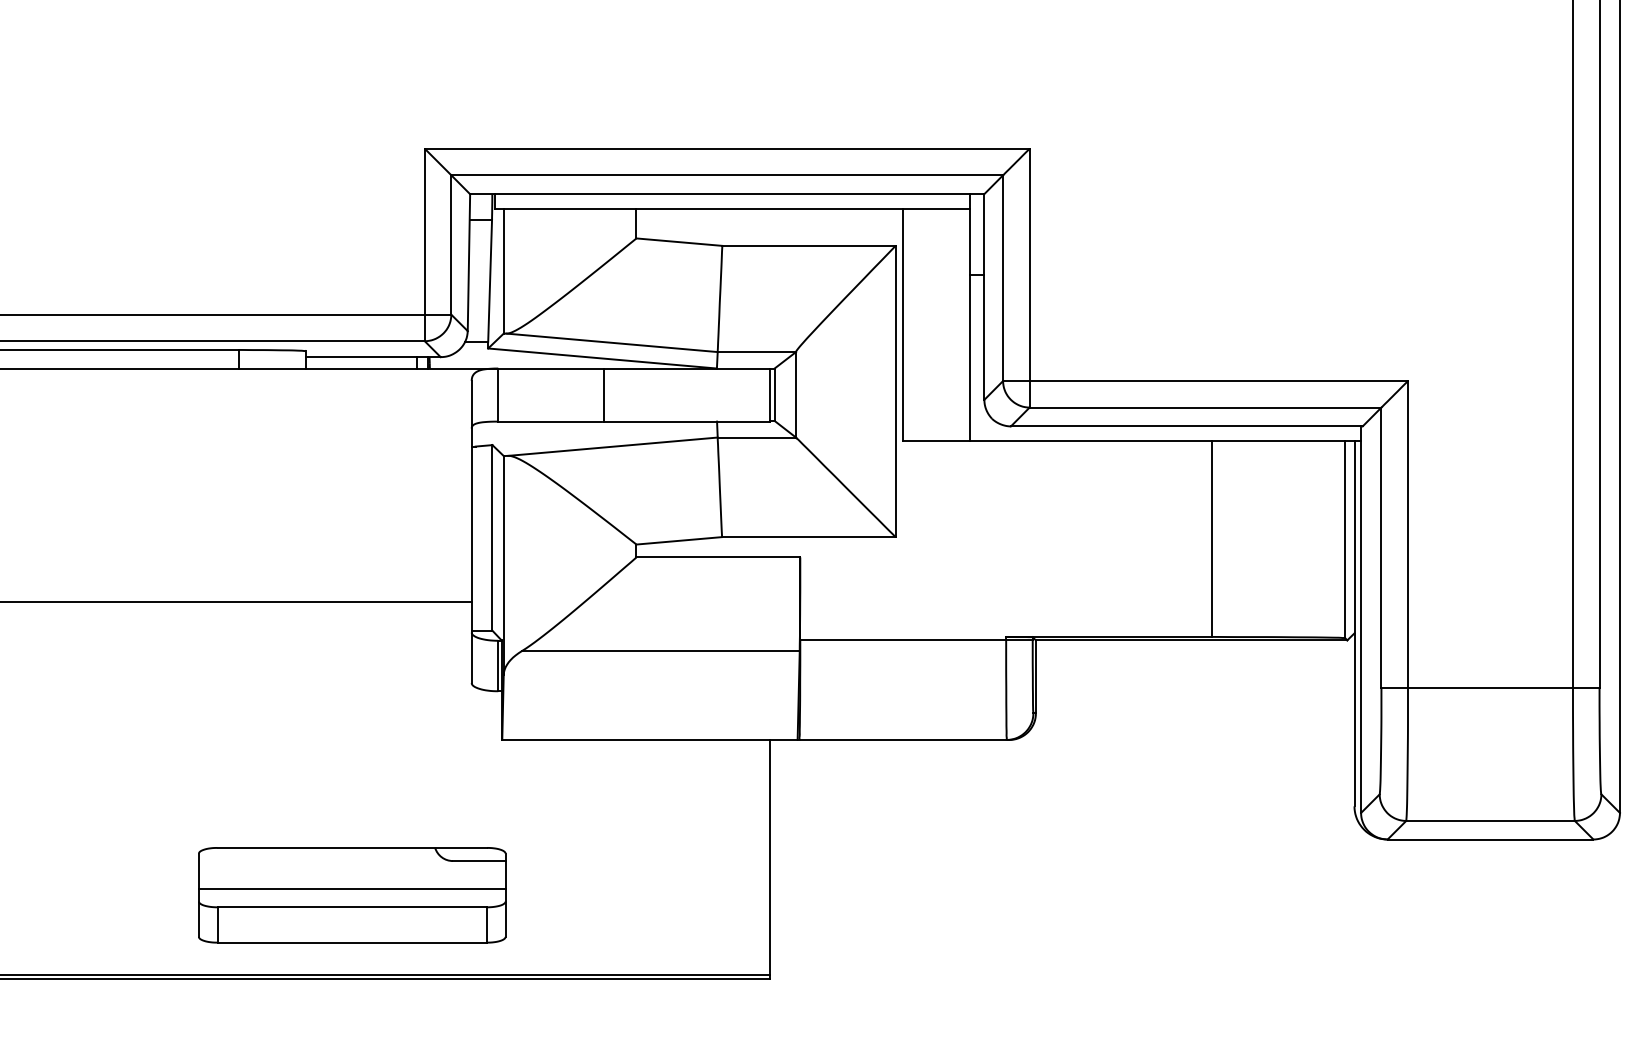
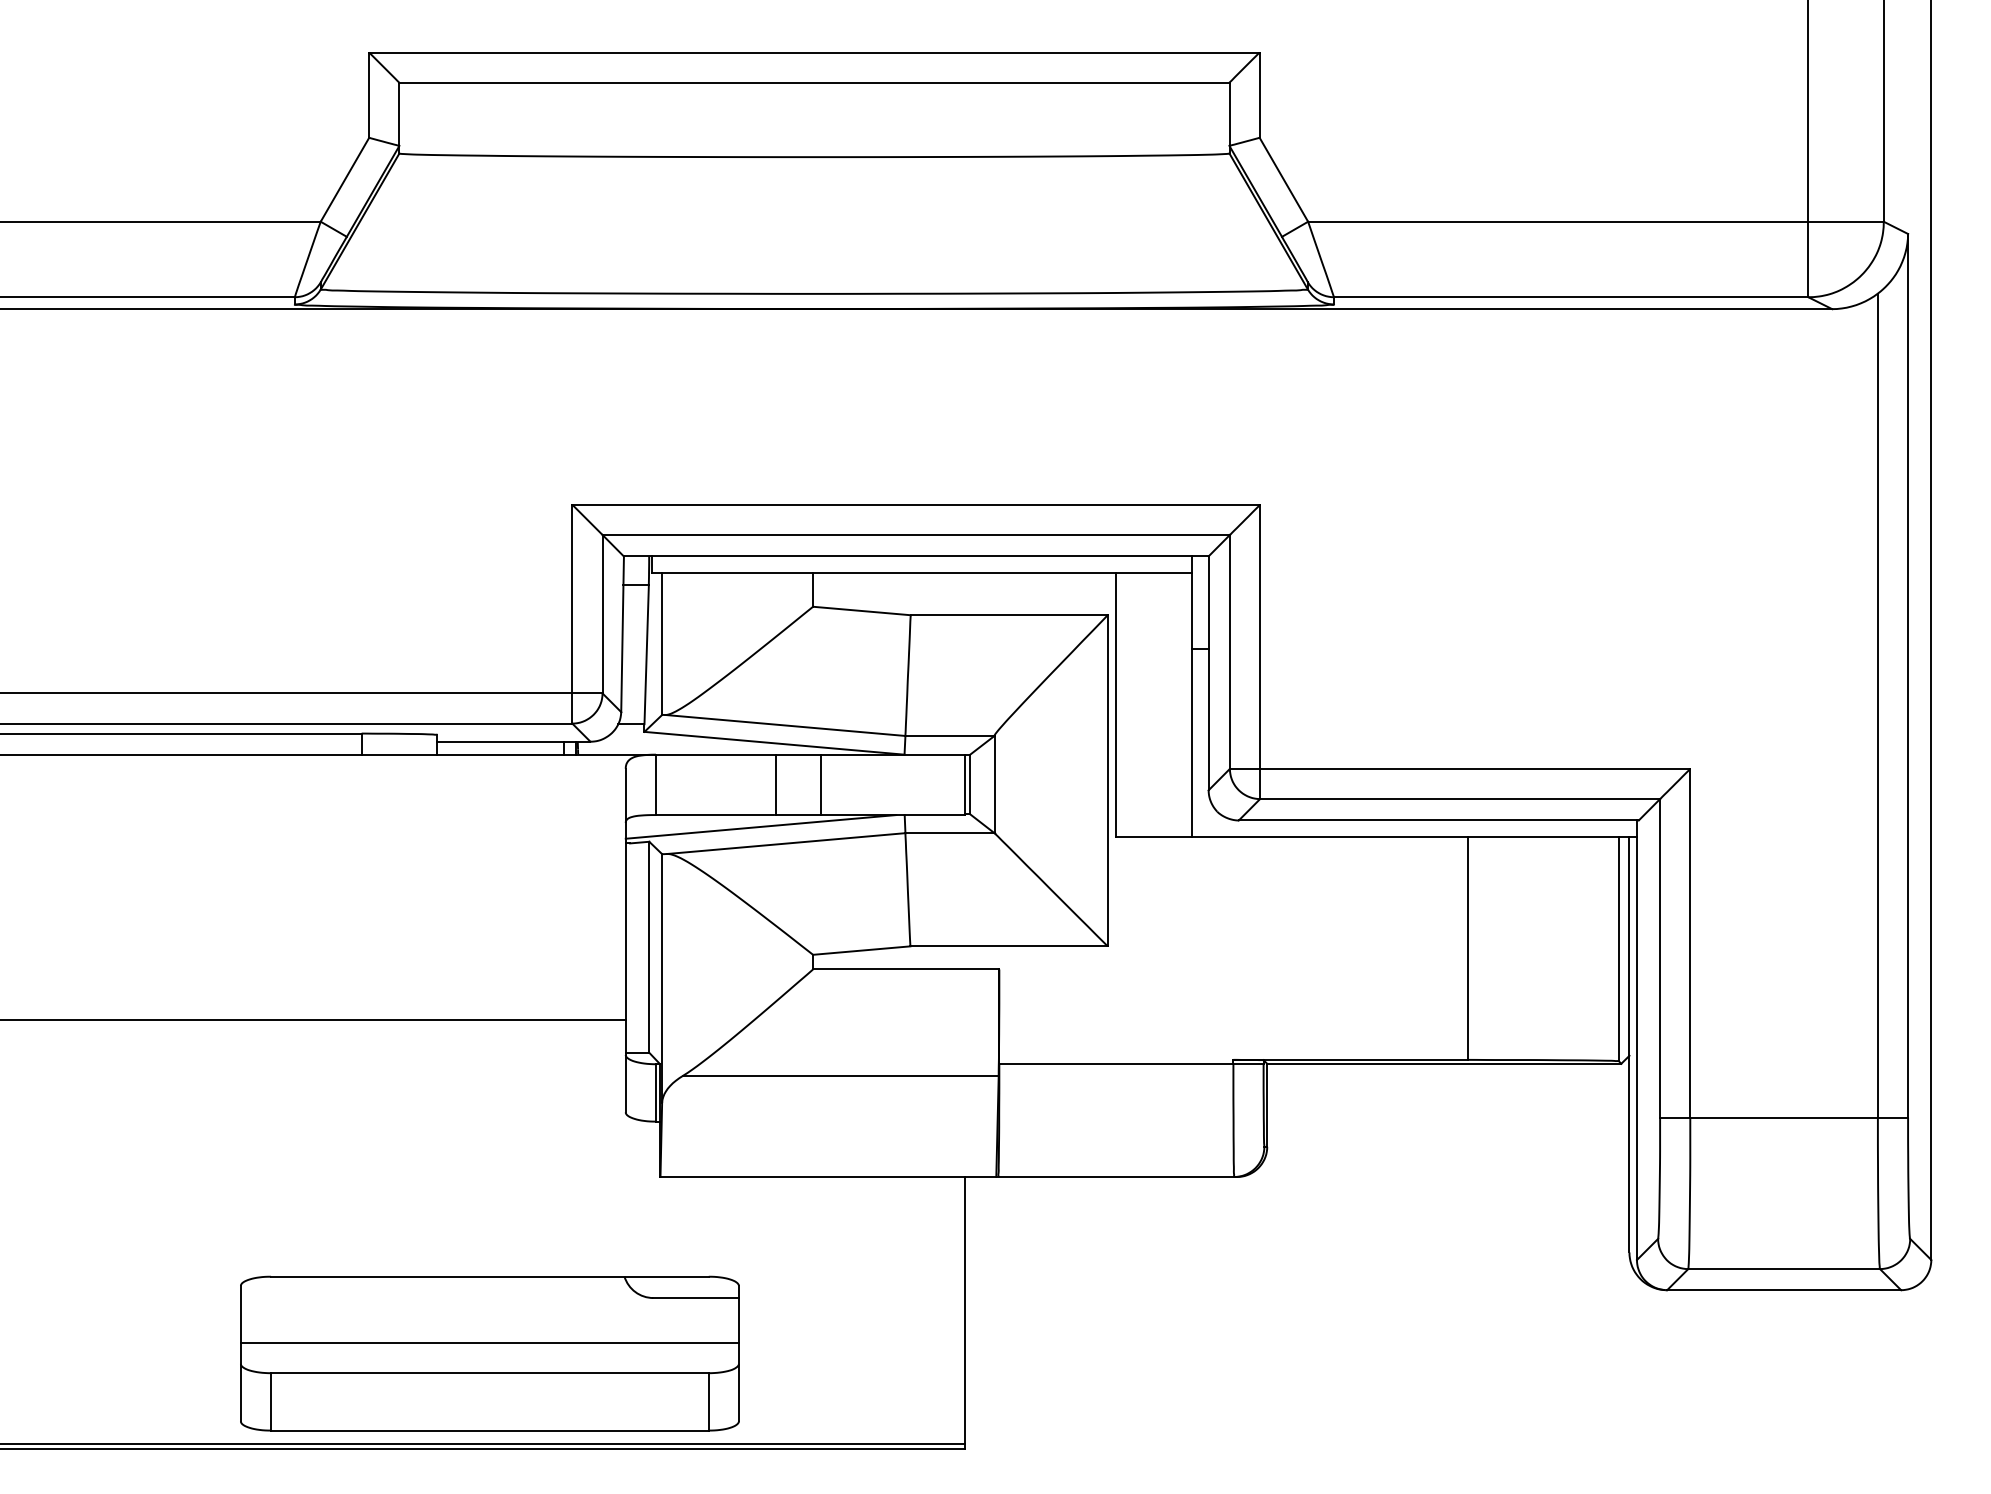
line: (643, 394) -> (820, 784), added
line: (590, 431) -> (760, 826), added
part: (351, 895) -> (489, 1353), size x1.43

